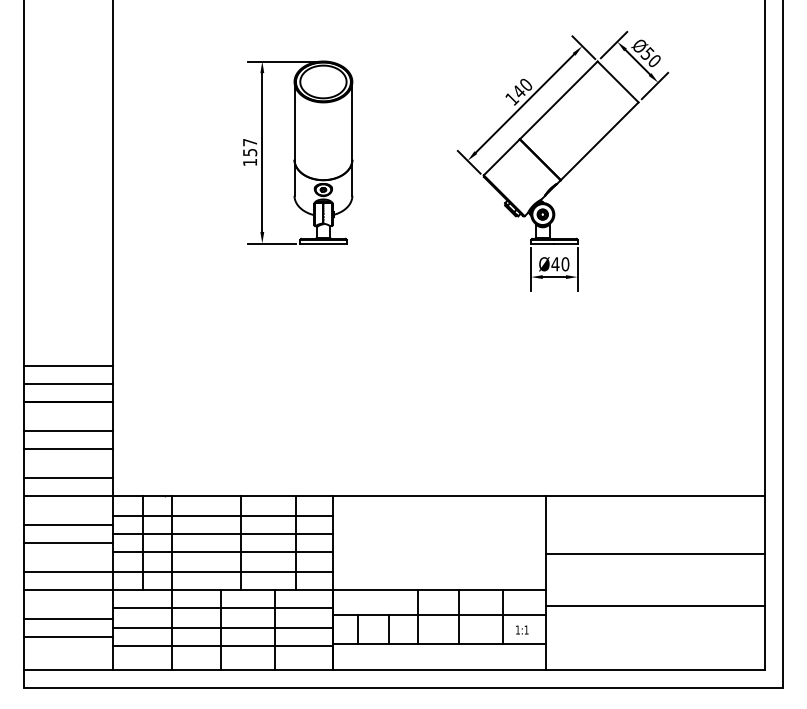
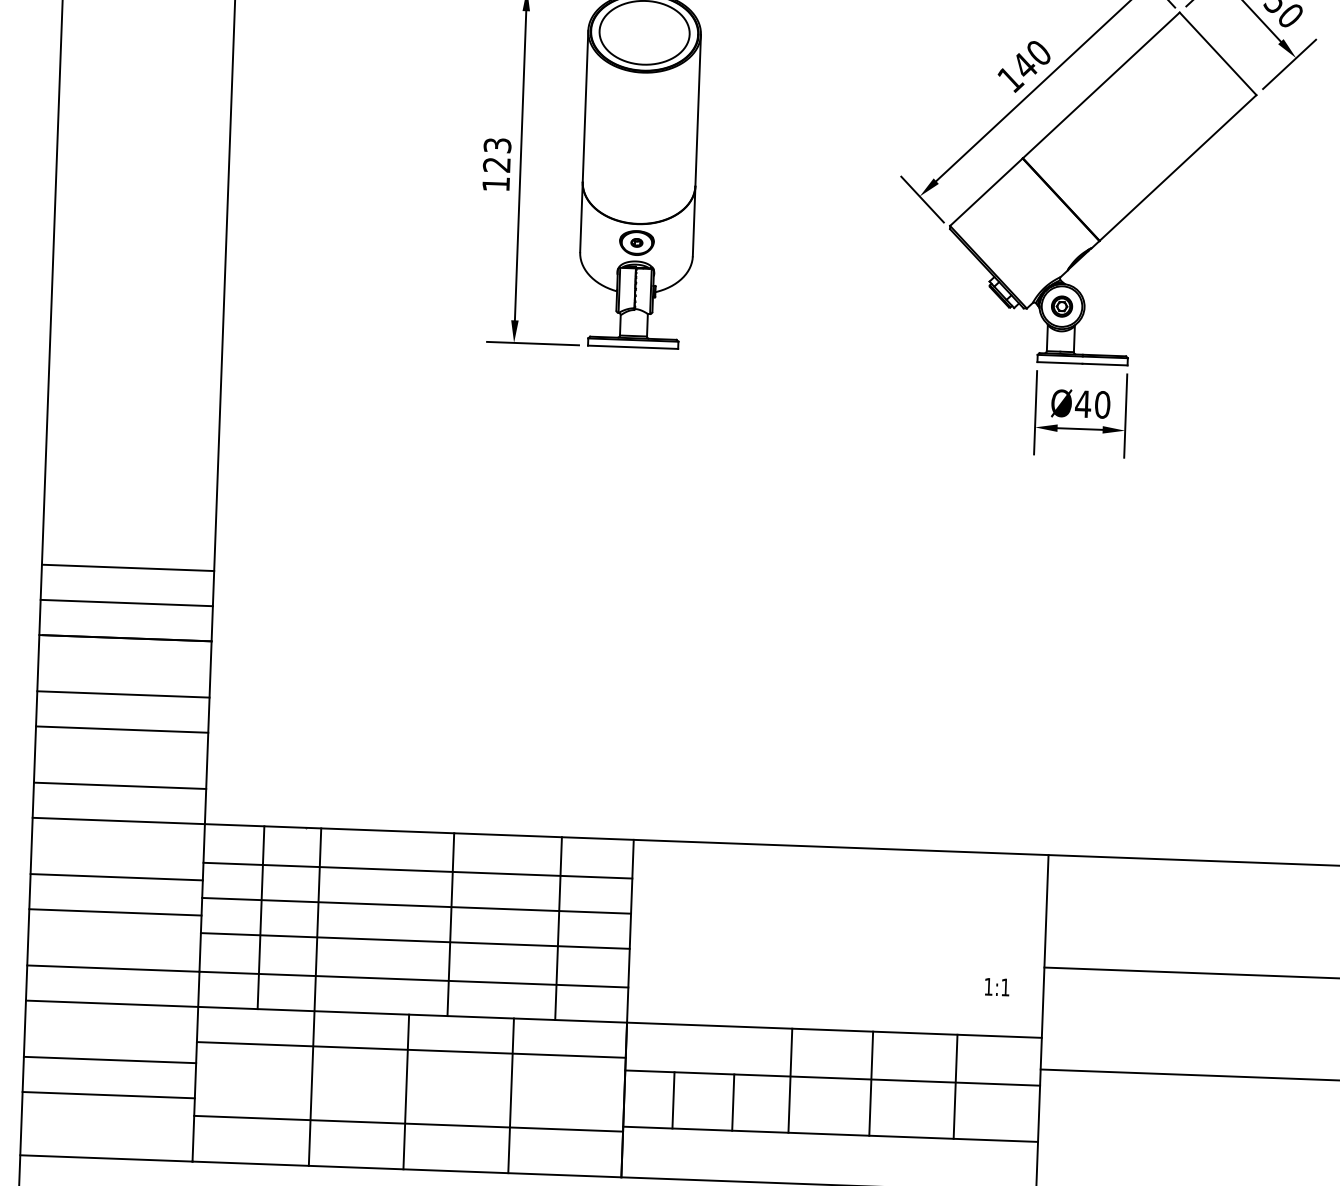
text: (250, 147) -> (497, 155), 157 -> 123
line: (222, 628) -> (409, 1089), removed
text: (522, 629) -> (997, 986), moved

